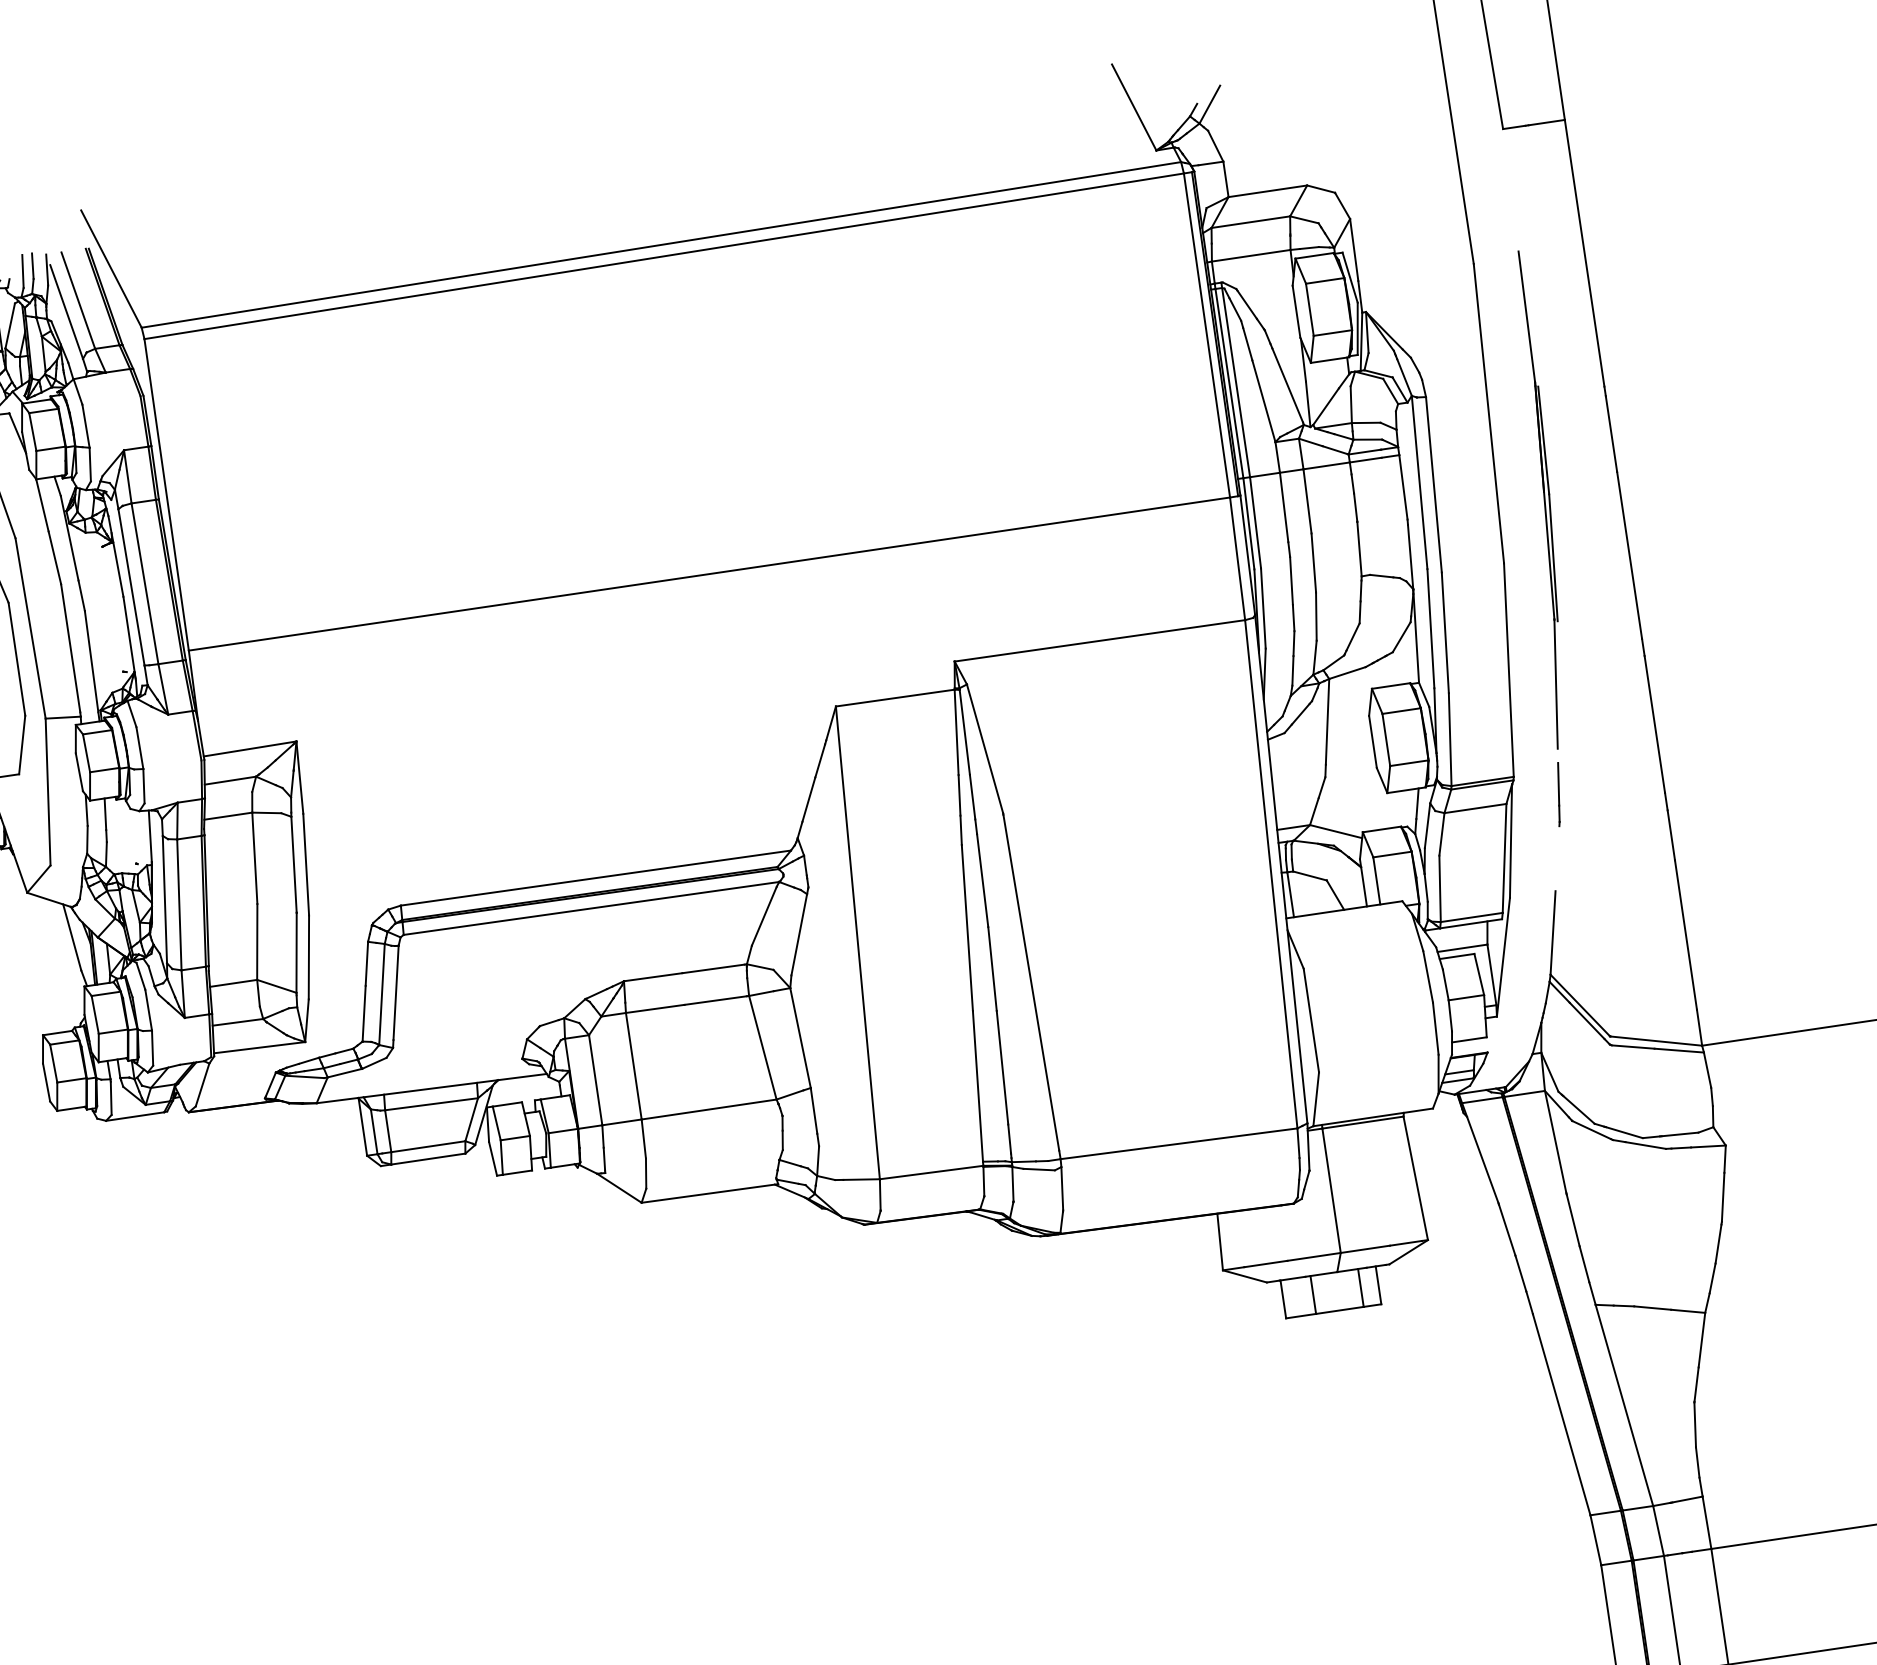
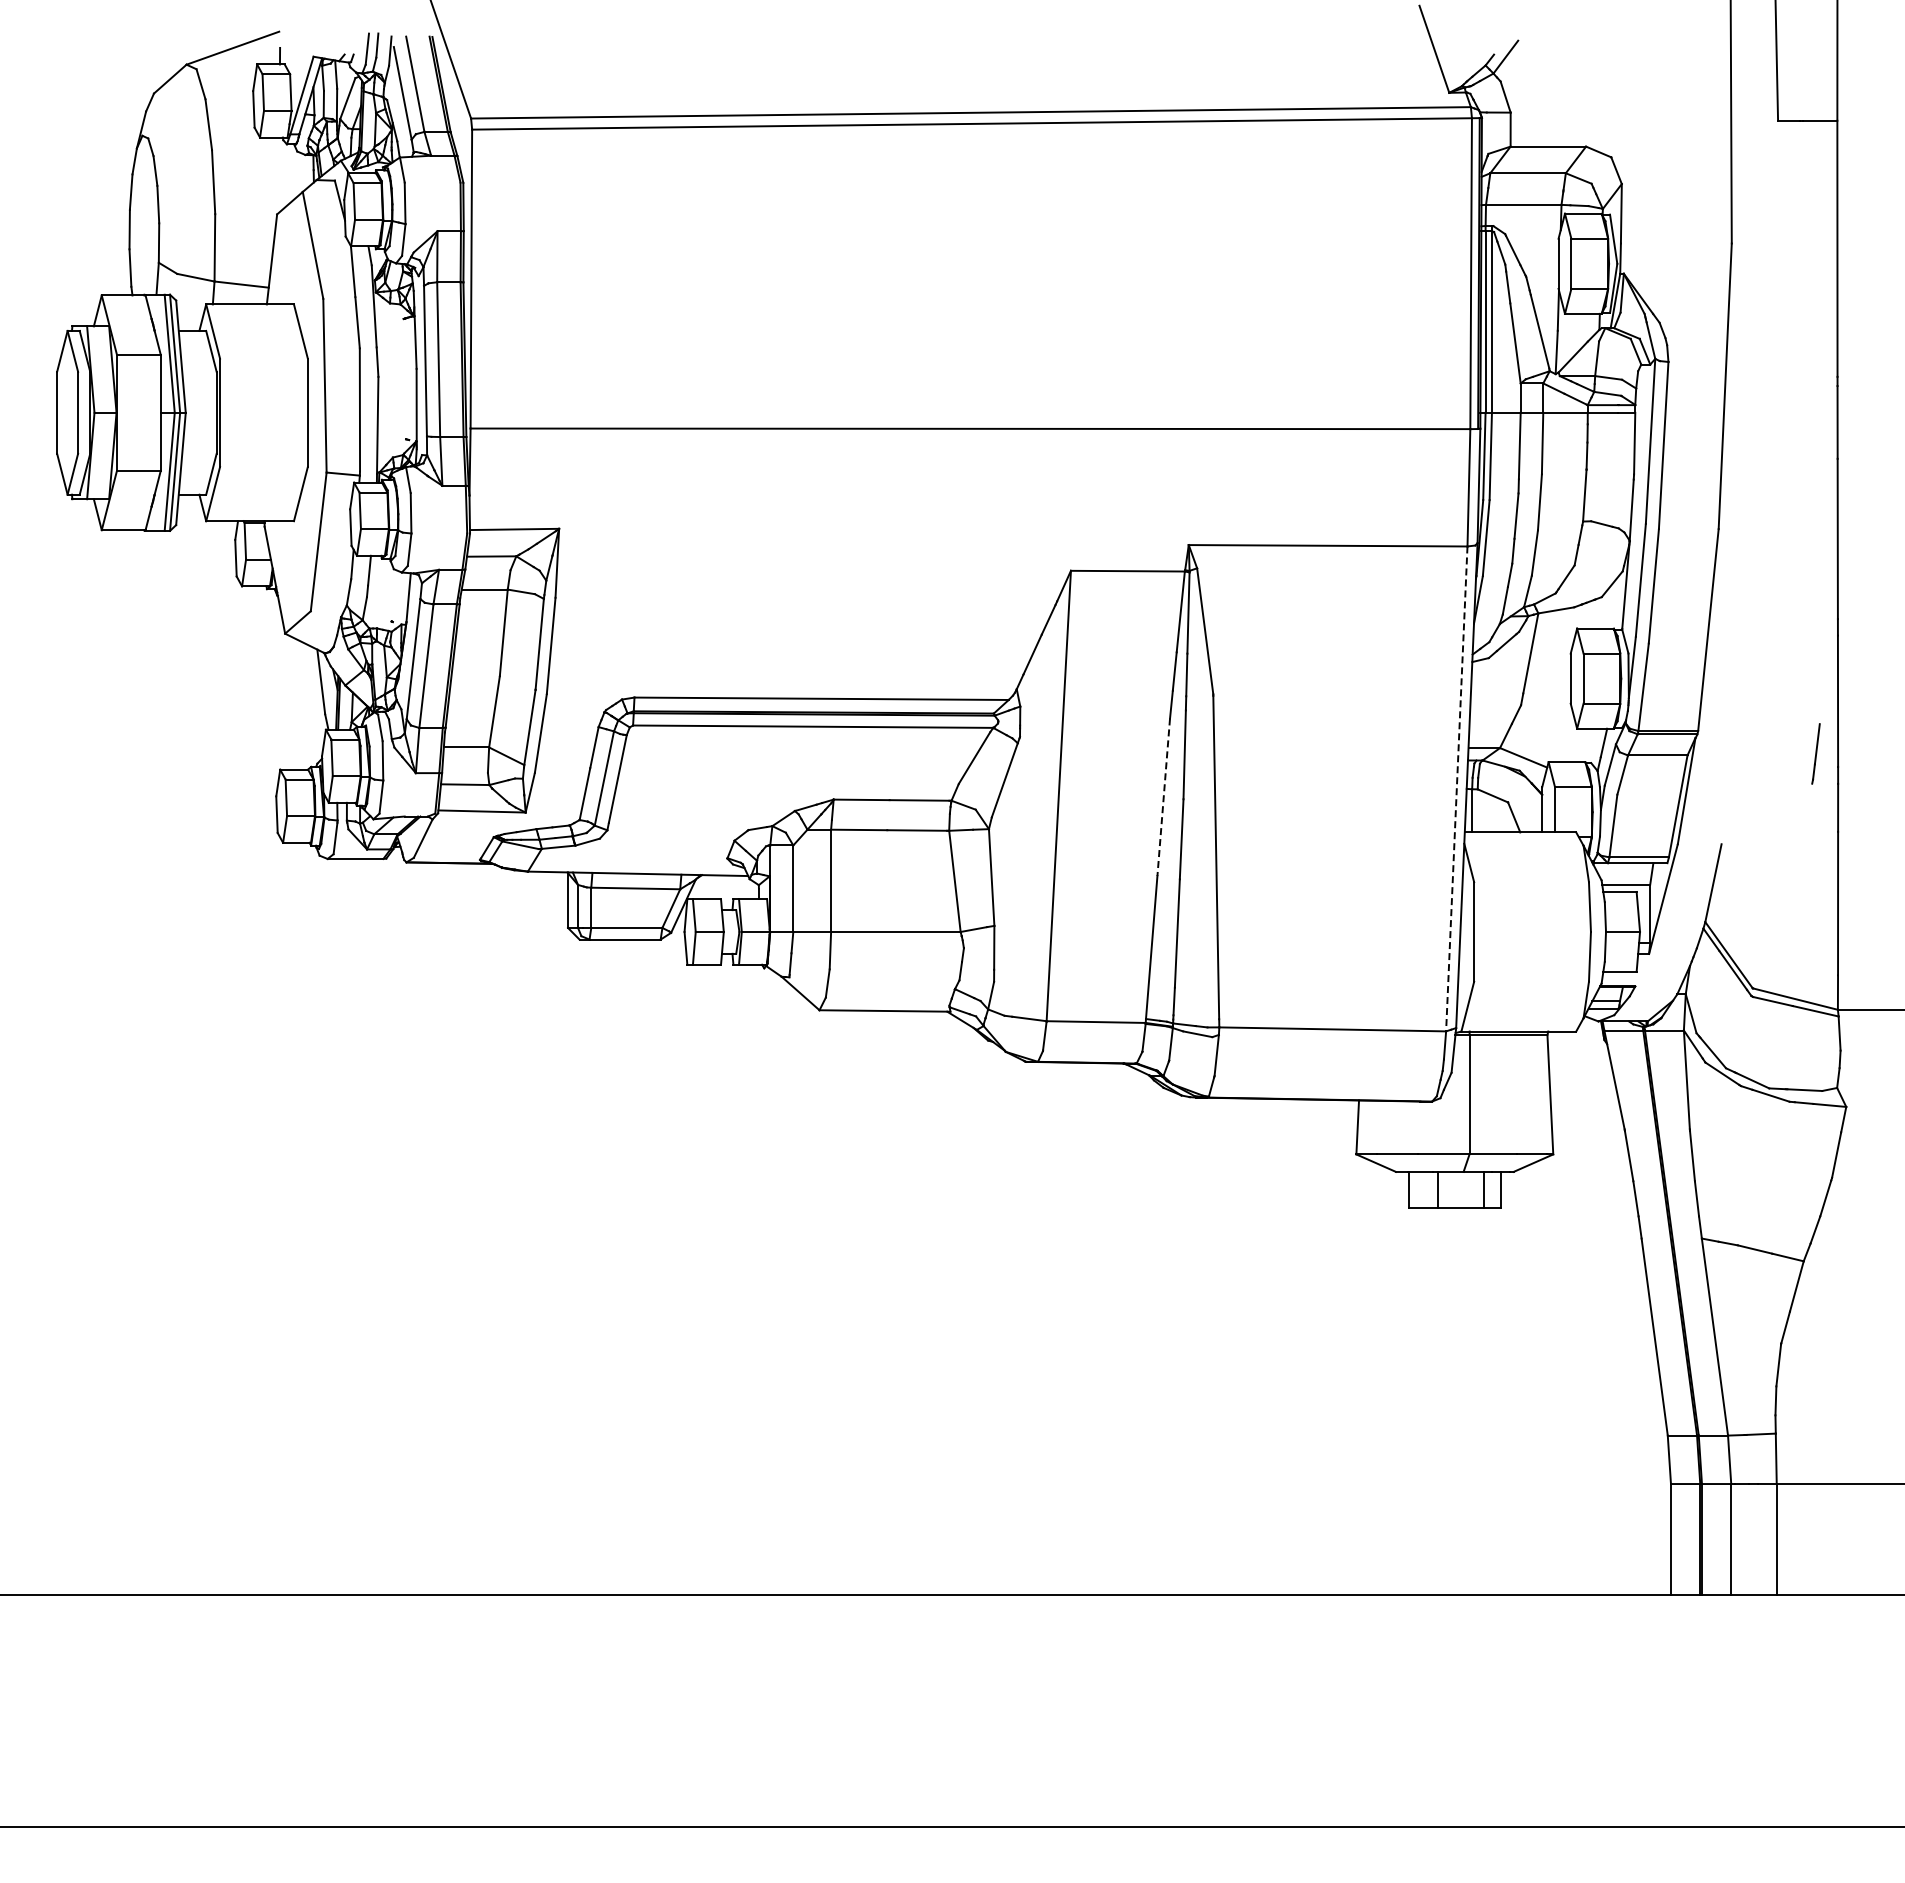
part: (1538, 500) -> (1759, 474), removed
line: (1558, 794) -> (1815, 753), moved
line: (1270, 873) -> (1456, 788), solid -> dashed
line: (967, 928) -> (1163, 797), solid -> dashed

